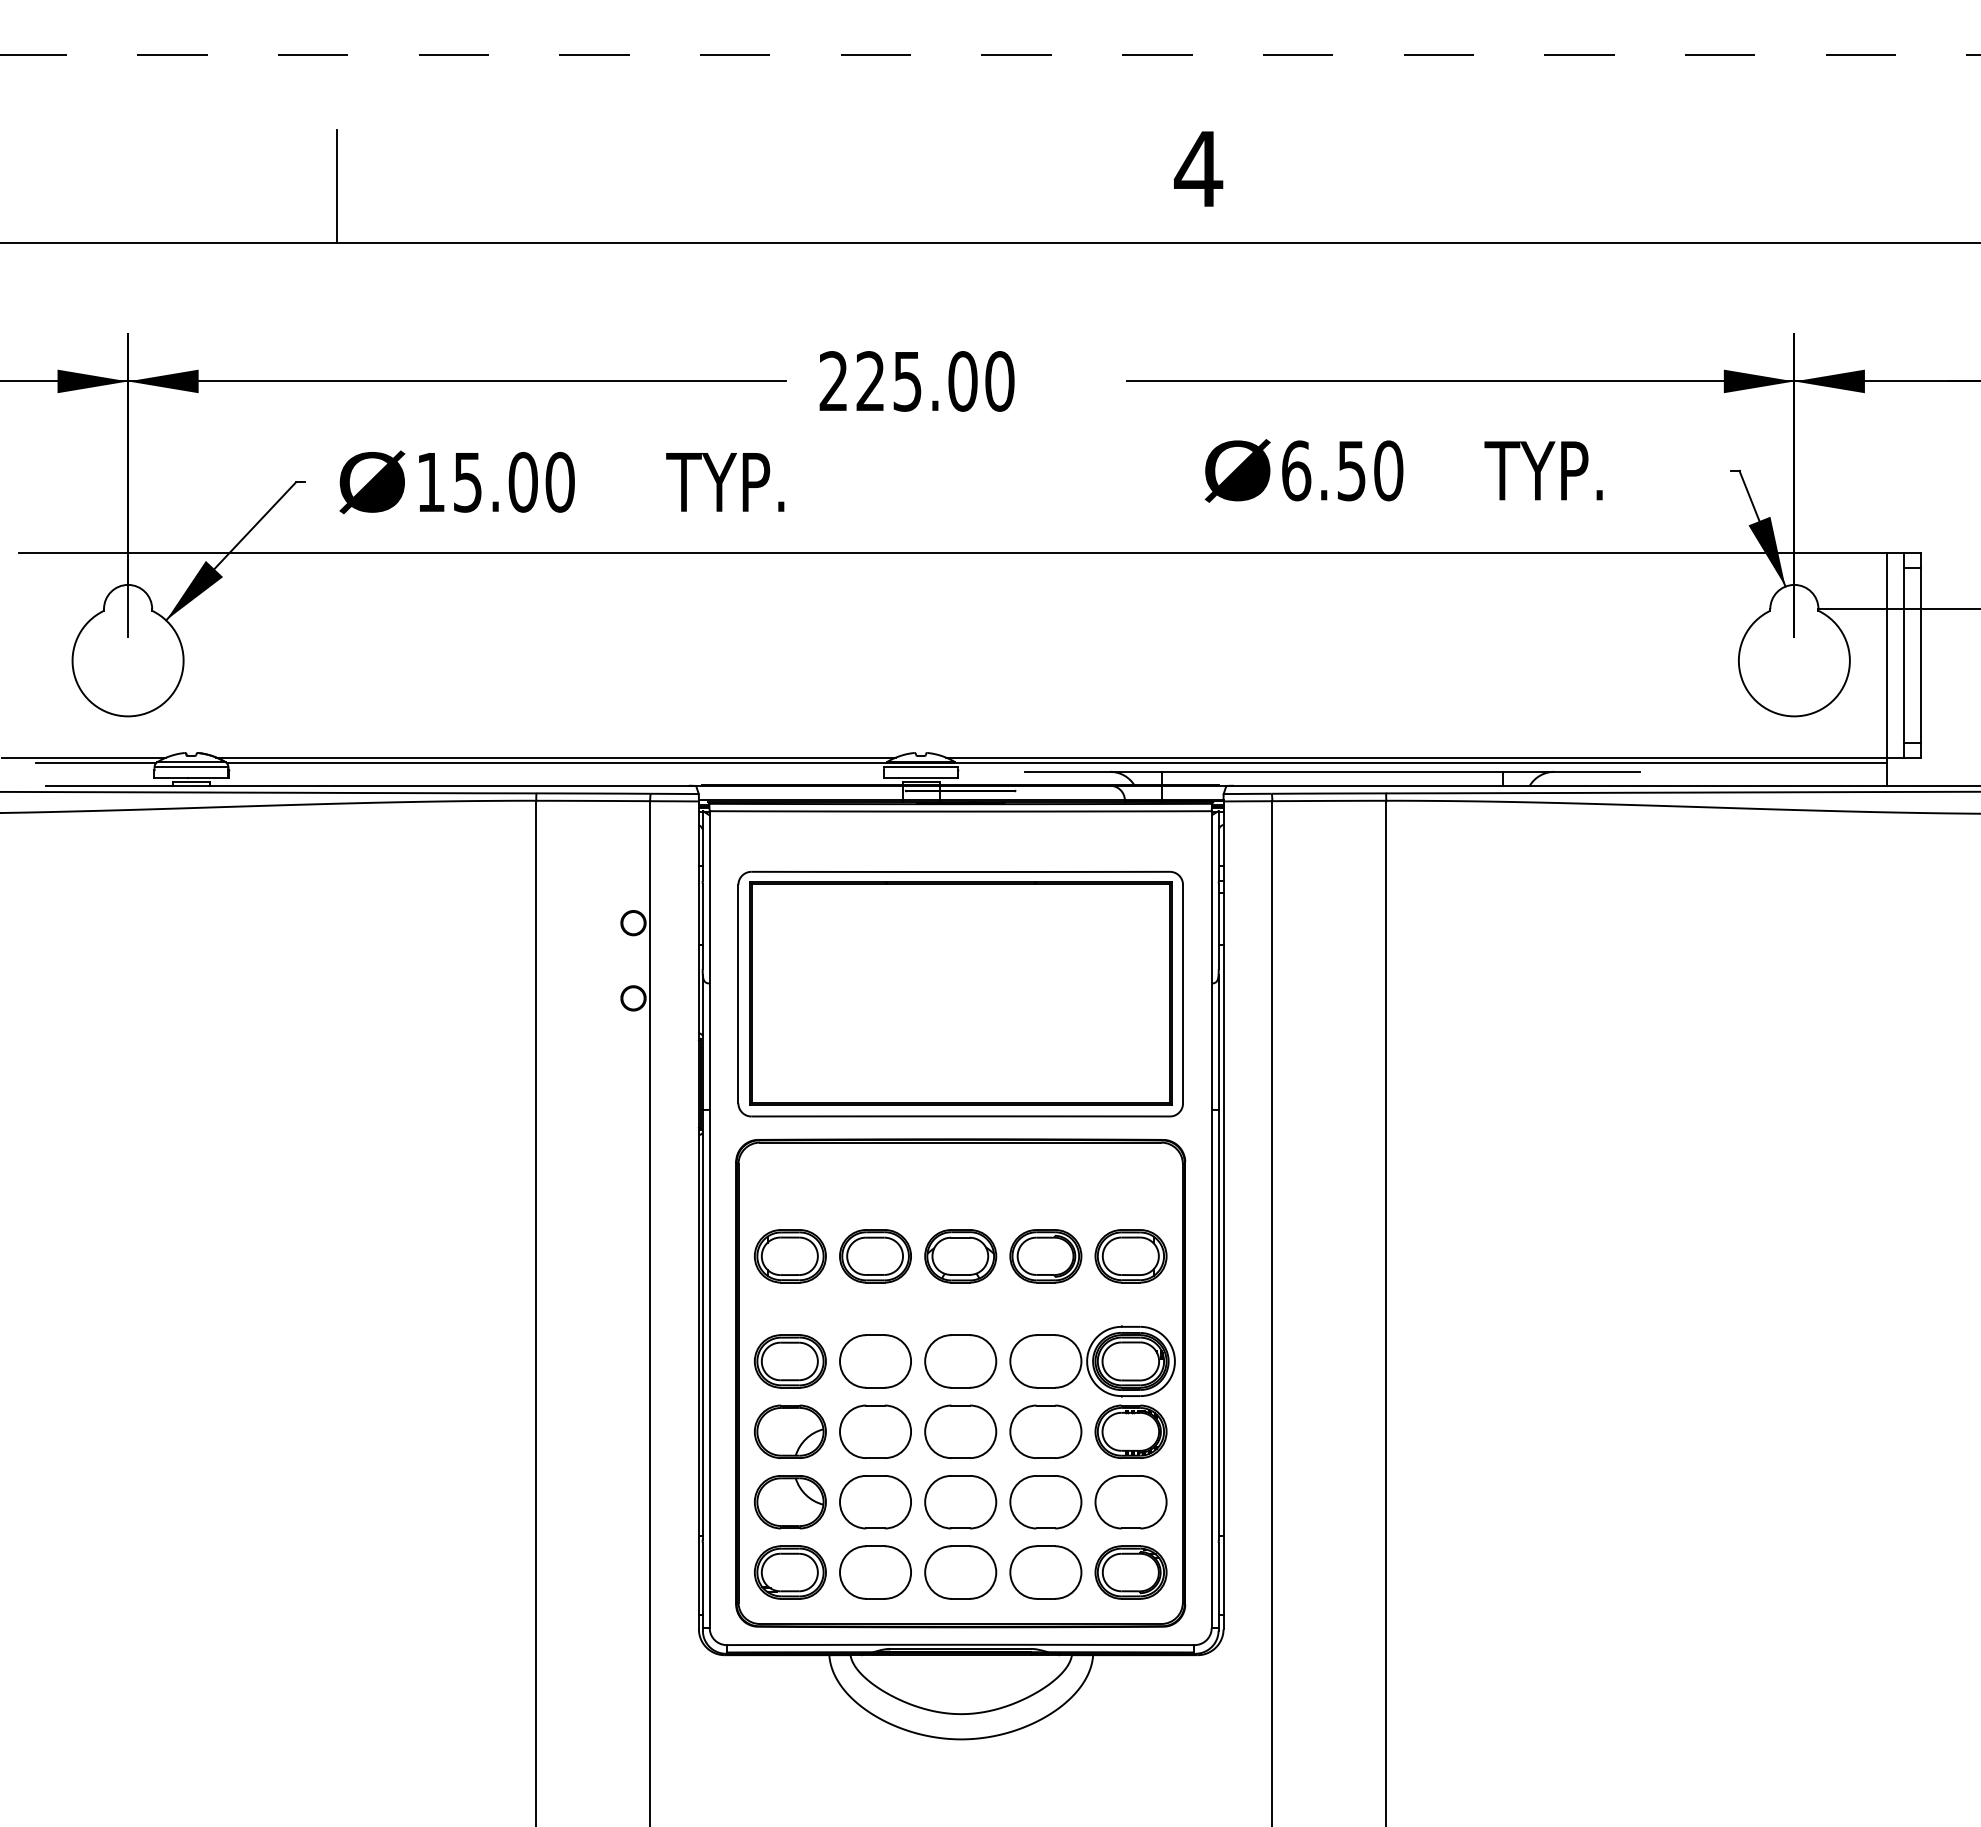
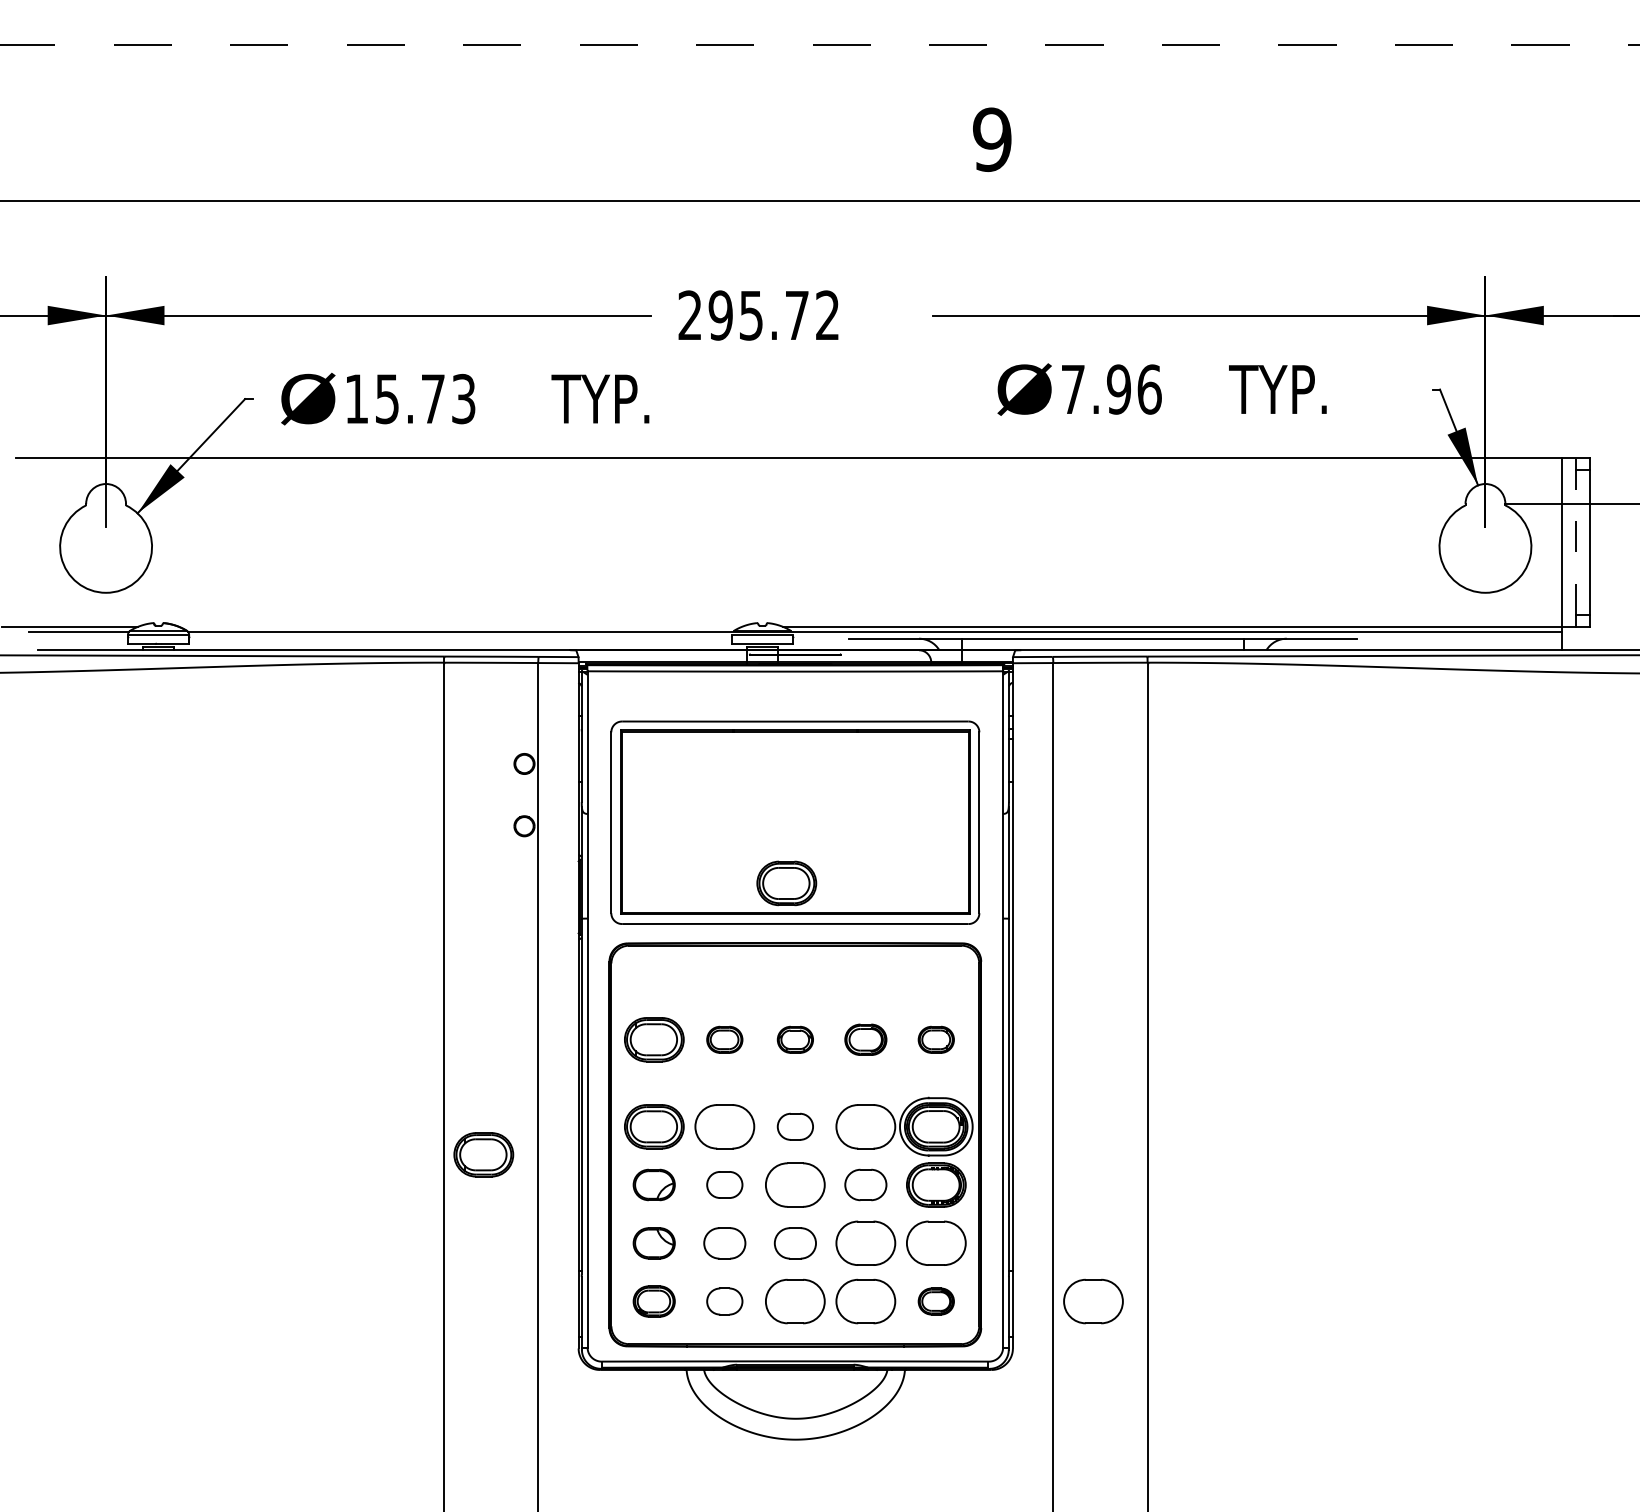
text: (1198, 169) -> (992, 140), 4 -> 9
line: (337, 186) -> (279, 154), removed
text: (935, 381) -> (774, 315), 225.00 -> 295.72
text: (1342, 470) -> (1111, 389), 6.50 -> 7.96
text: (541, 481) -> (448, 398), 15.00 -> 15.73
line: (1903, 648) -> (1575, 536), solid -> dashed
line: (556, 757) -> (460, 626), removed
part: (949, 1067) -> (786, 883), added
part: (875, 1256) -> (724, 1039), size x0.6
part: (960, 1256) -> (795, 1039), size x0.6
part: (1045, 1256) -> (865, 1039), size x0.7
part: (1130, 1256) -> (935, 1039), size x0.6
part: (960, 1361) -> (795, 1126), size x0.6
part: (583, 1395) -> (483, 1154), added
part: (789, 1431) -> (653, 1184), size x0.7
part: (875, 1431) -> (724, 1184), size x0.6
part: (1045, 1431) -> (865, 1184), size x0.7
part: (789, 1502) -> (653, 1243), size x0.7
part: (875, 1502) -> (724, 1243), size x0.7
part: (960, 1502) -> (795, 1243), size x0.7
part: (789, 1572) -> (653, 1301), size x0.7
part: (875, 1572) -> (724, 1301), size x0.6
part: (1130, 1572) -> (935, 1301), size x0.6
part: (1320, 1572) -> (1093, 1301), added

